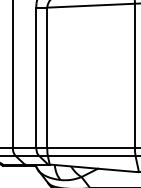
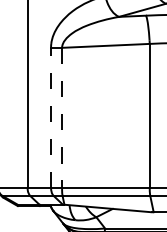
line: (36, 77) -> (51, 117), solid -> dashed
line: (47, 78) -> (62, 118), solid -> dashed

